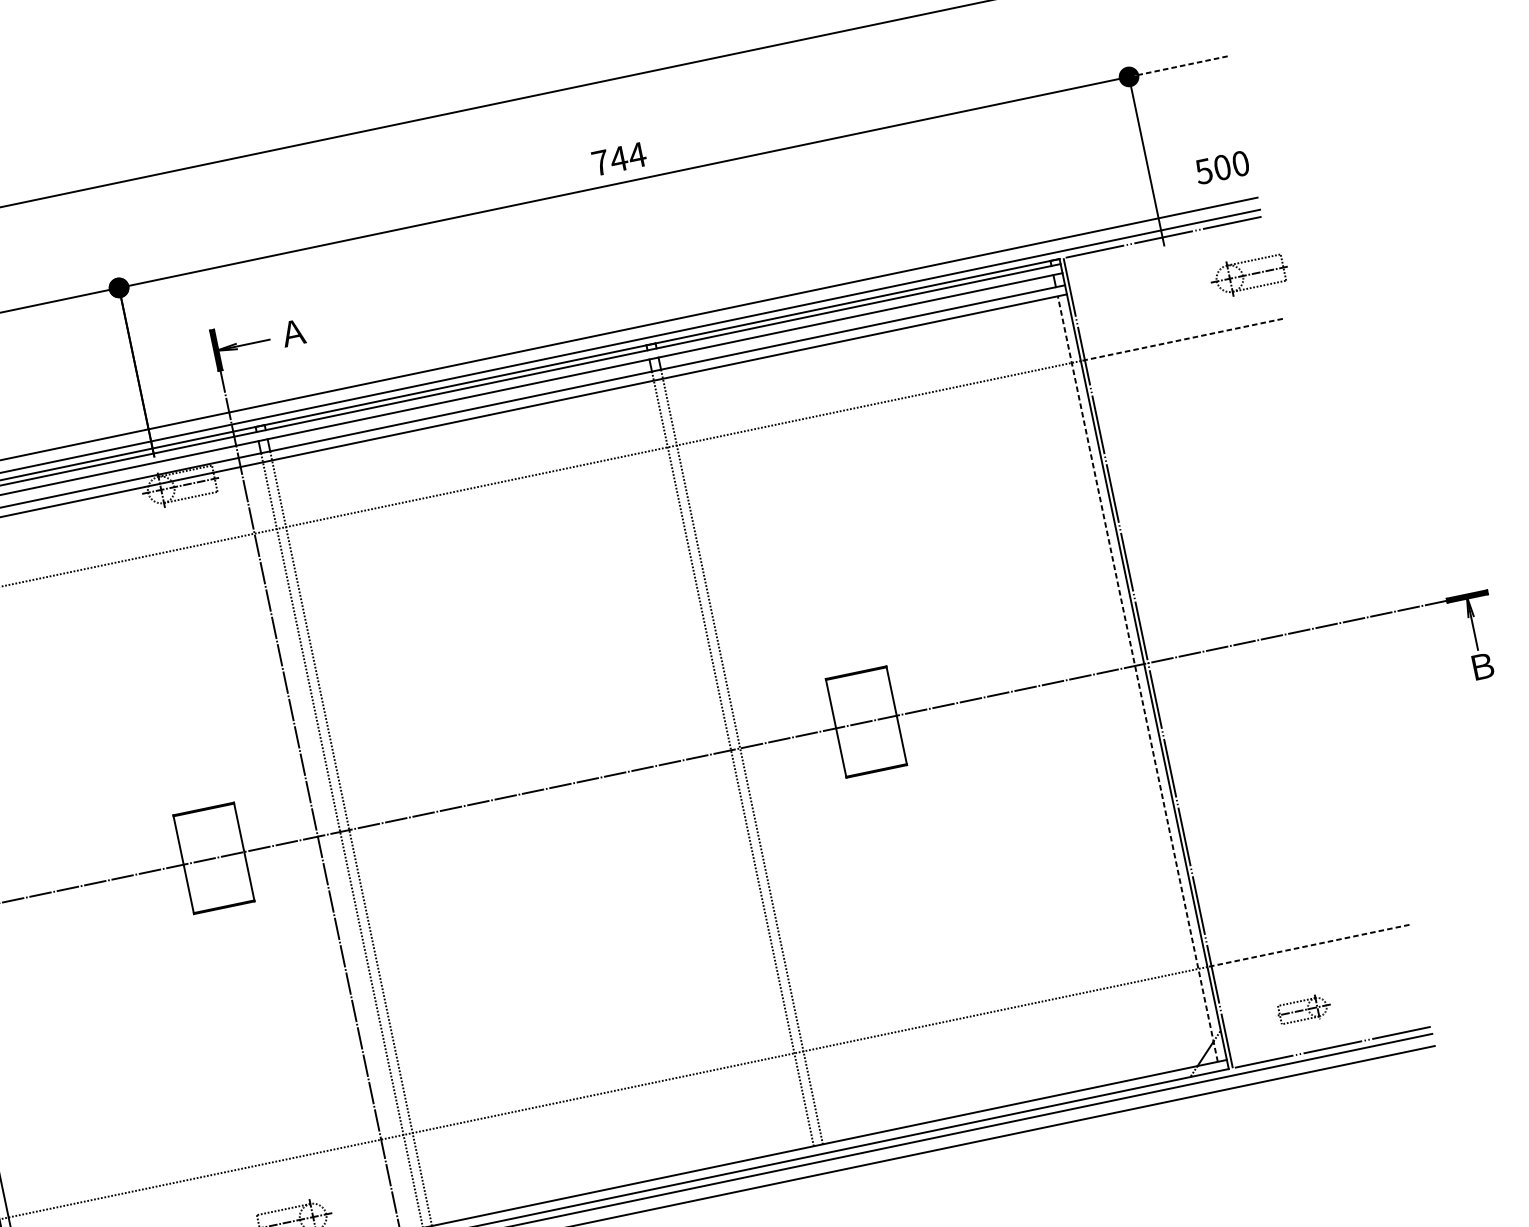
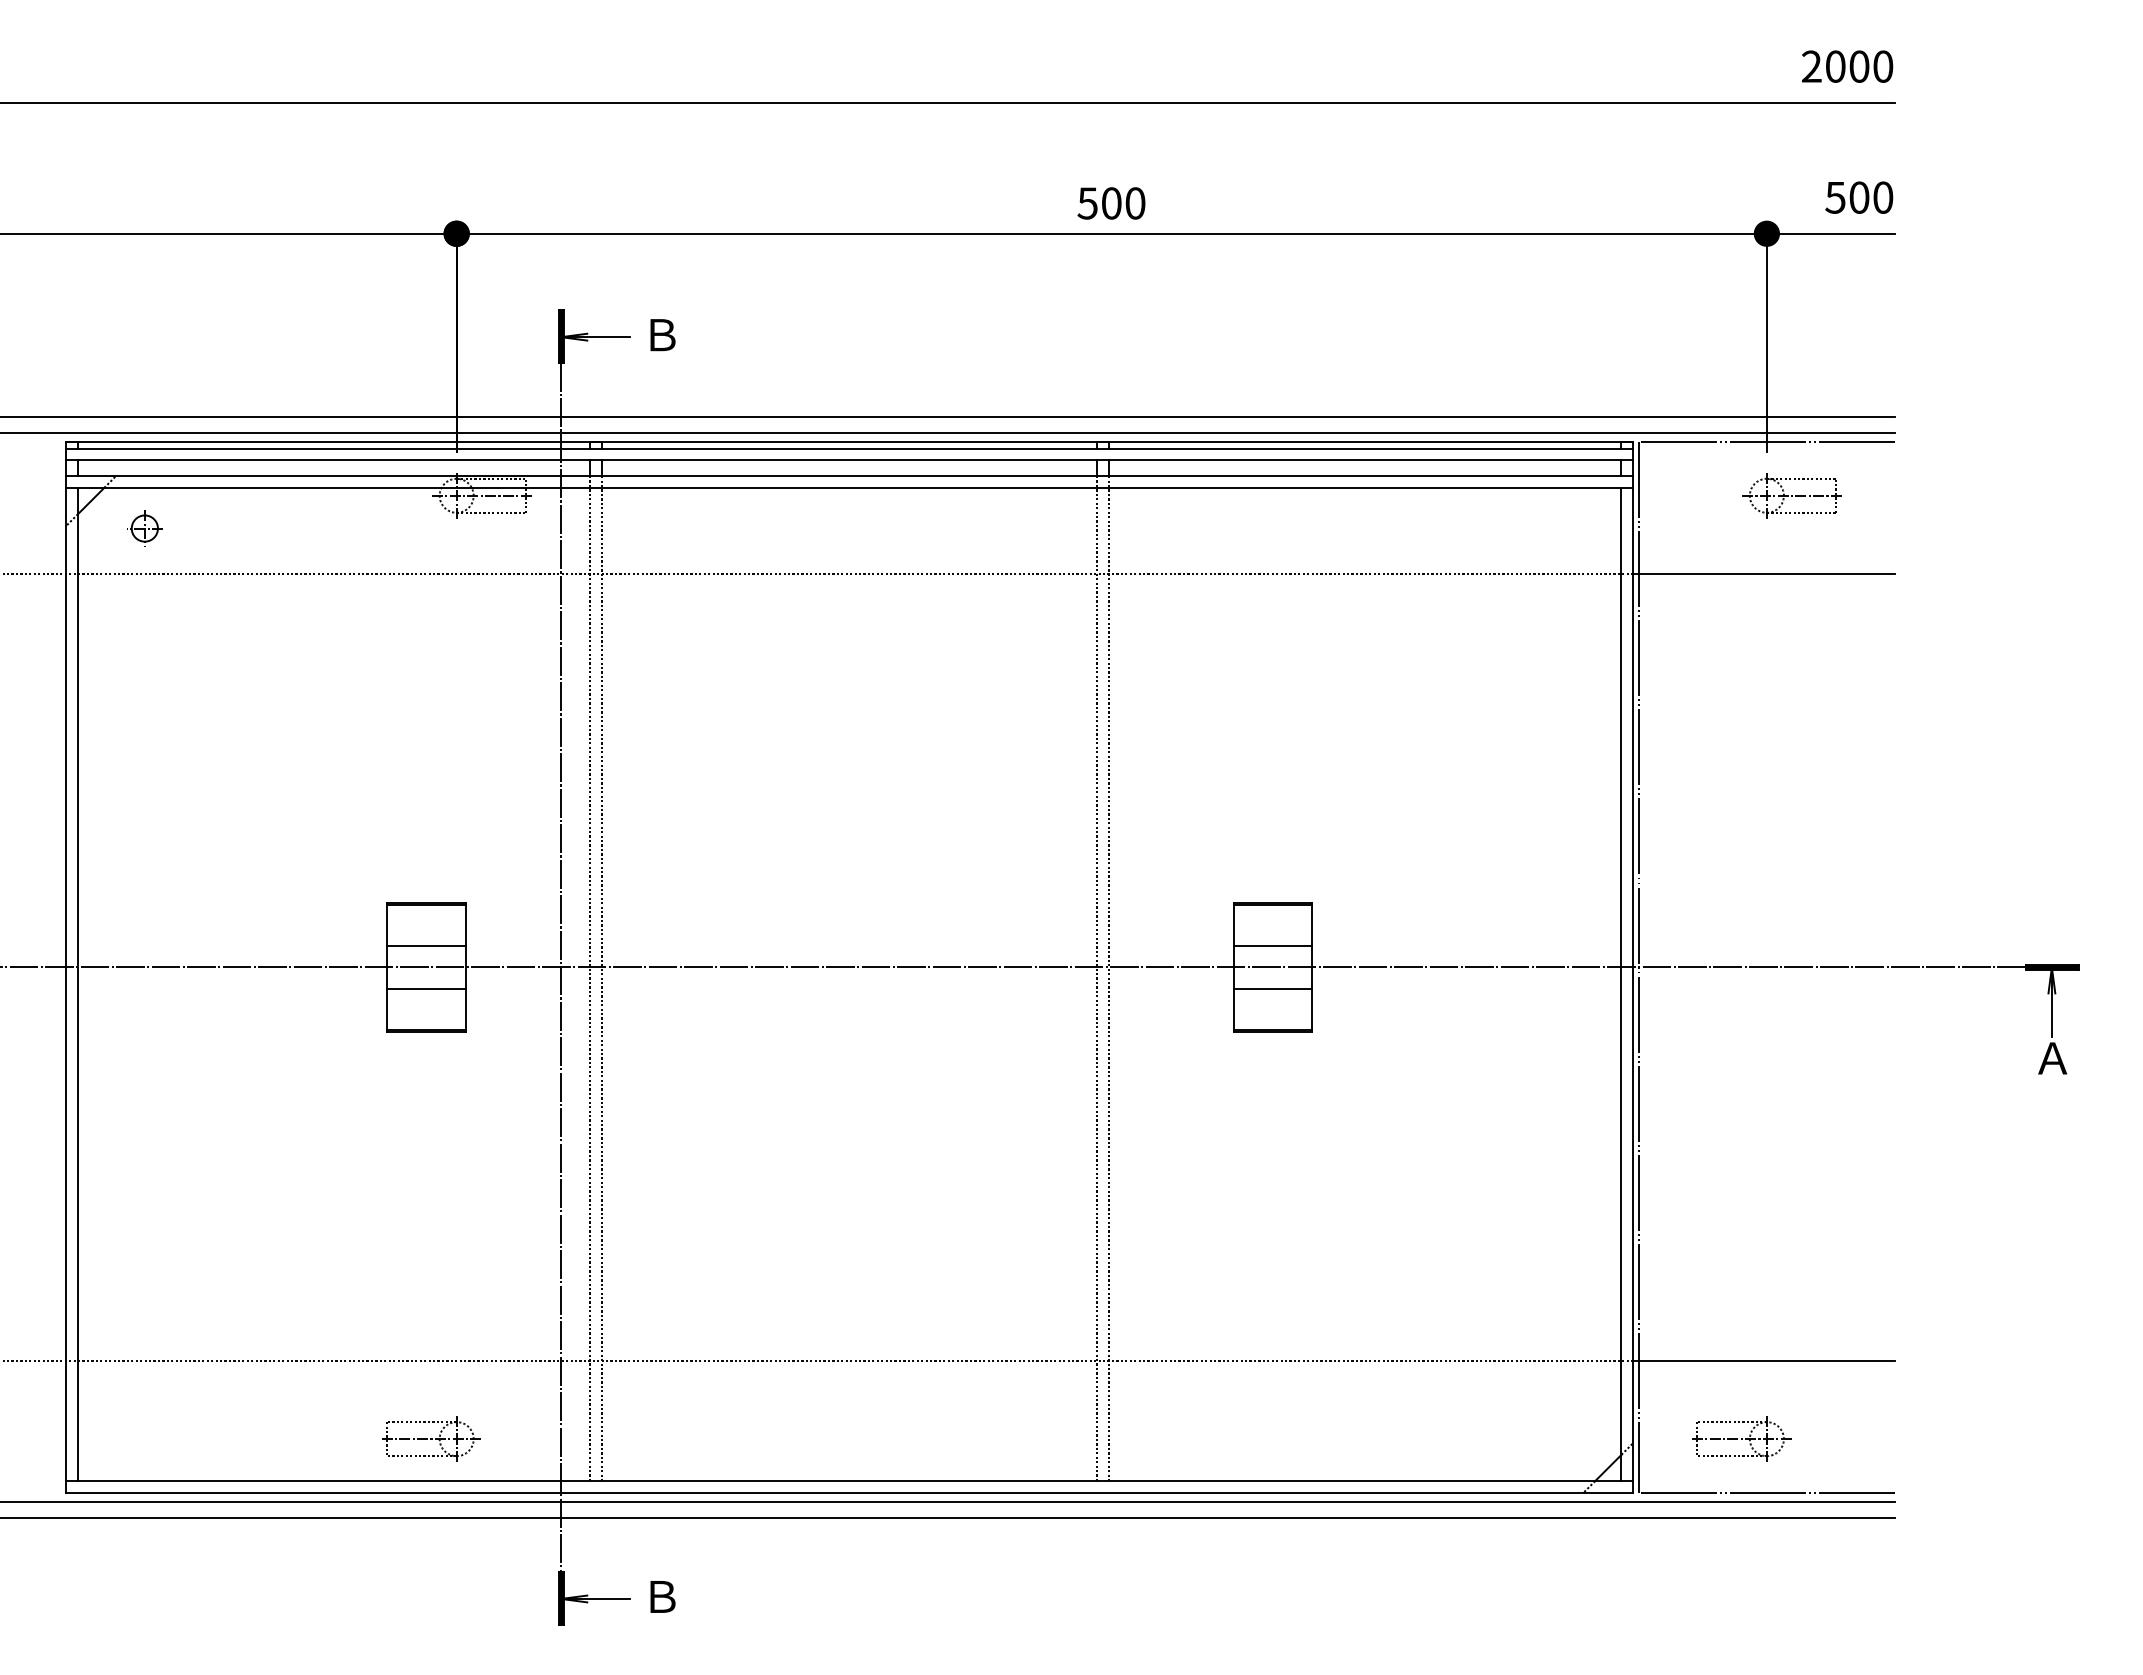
line: (1178, 66) -> (1831, 233), dashed -> solid
text: (618, 159) -> (1111, 203), 744 -> 500
text: (1222, 167) -> (1859, 197), moved
part: (1248, 274) -> (1791, 495), moved
text: (293, 333) -> (661, 335), Ａ -> Ｂ
line: (1181, 340) -> (1763, 574), dashed -> solid
text: (1482, 666) -> (2052, 1058), Ｂ -> Ａ
line: (1137, 679) -> (1621, 984), dashed -> solid
line: (862, 705) -> (1272, 945), added
line: (869, 739) -> (1272, 989), added
line: (210, 841) -> (426, 945), added
line: (217, 875) -> (426, 989), added
line: (1307, 946) -> (1763, 1360), dashed -> solid
part: (1303, 1009) -> (1741, 1438), size x1.43

